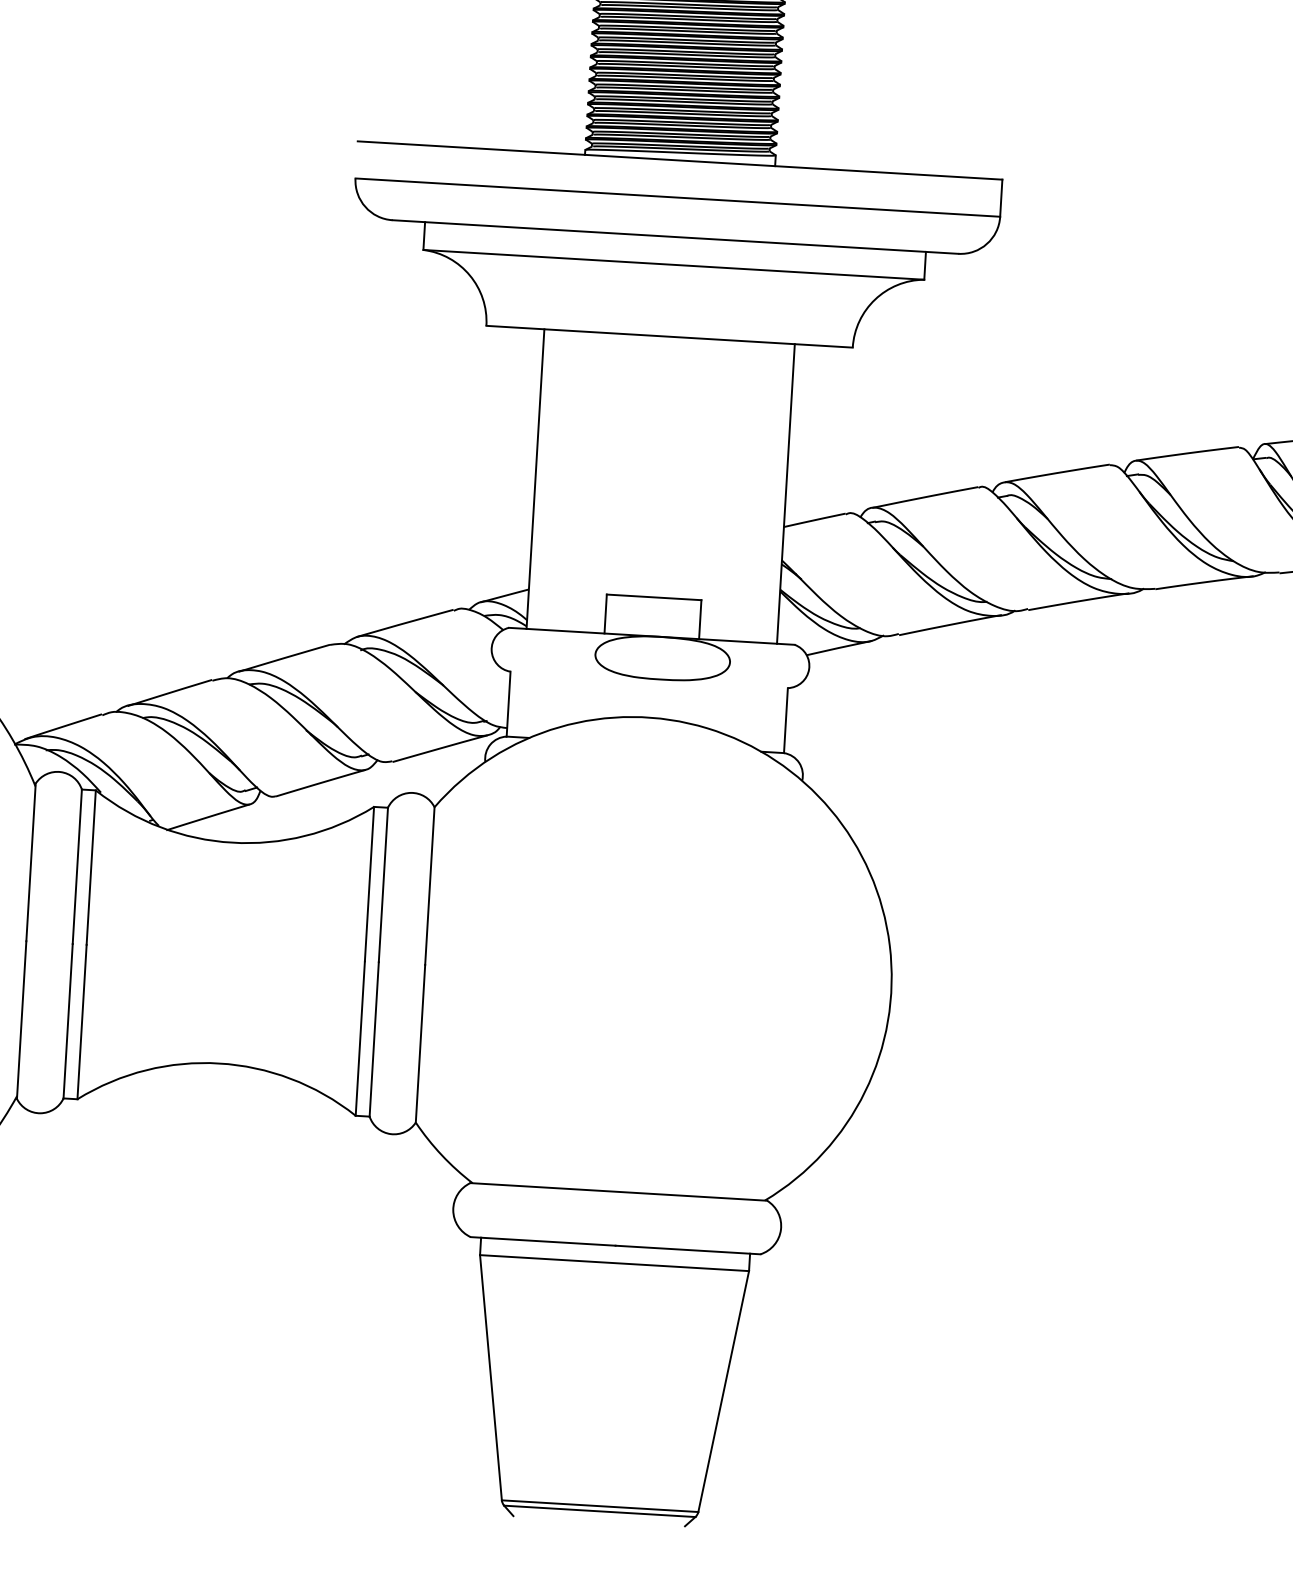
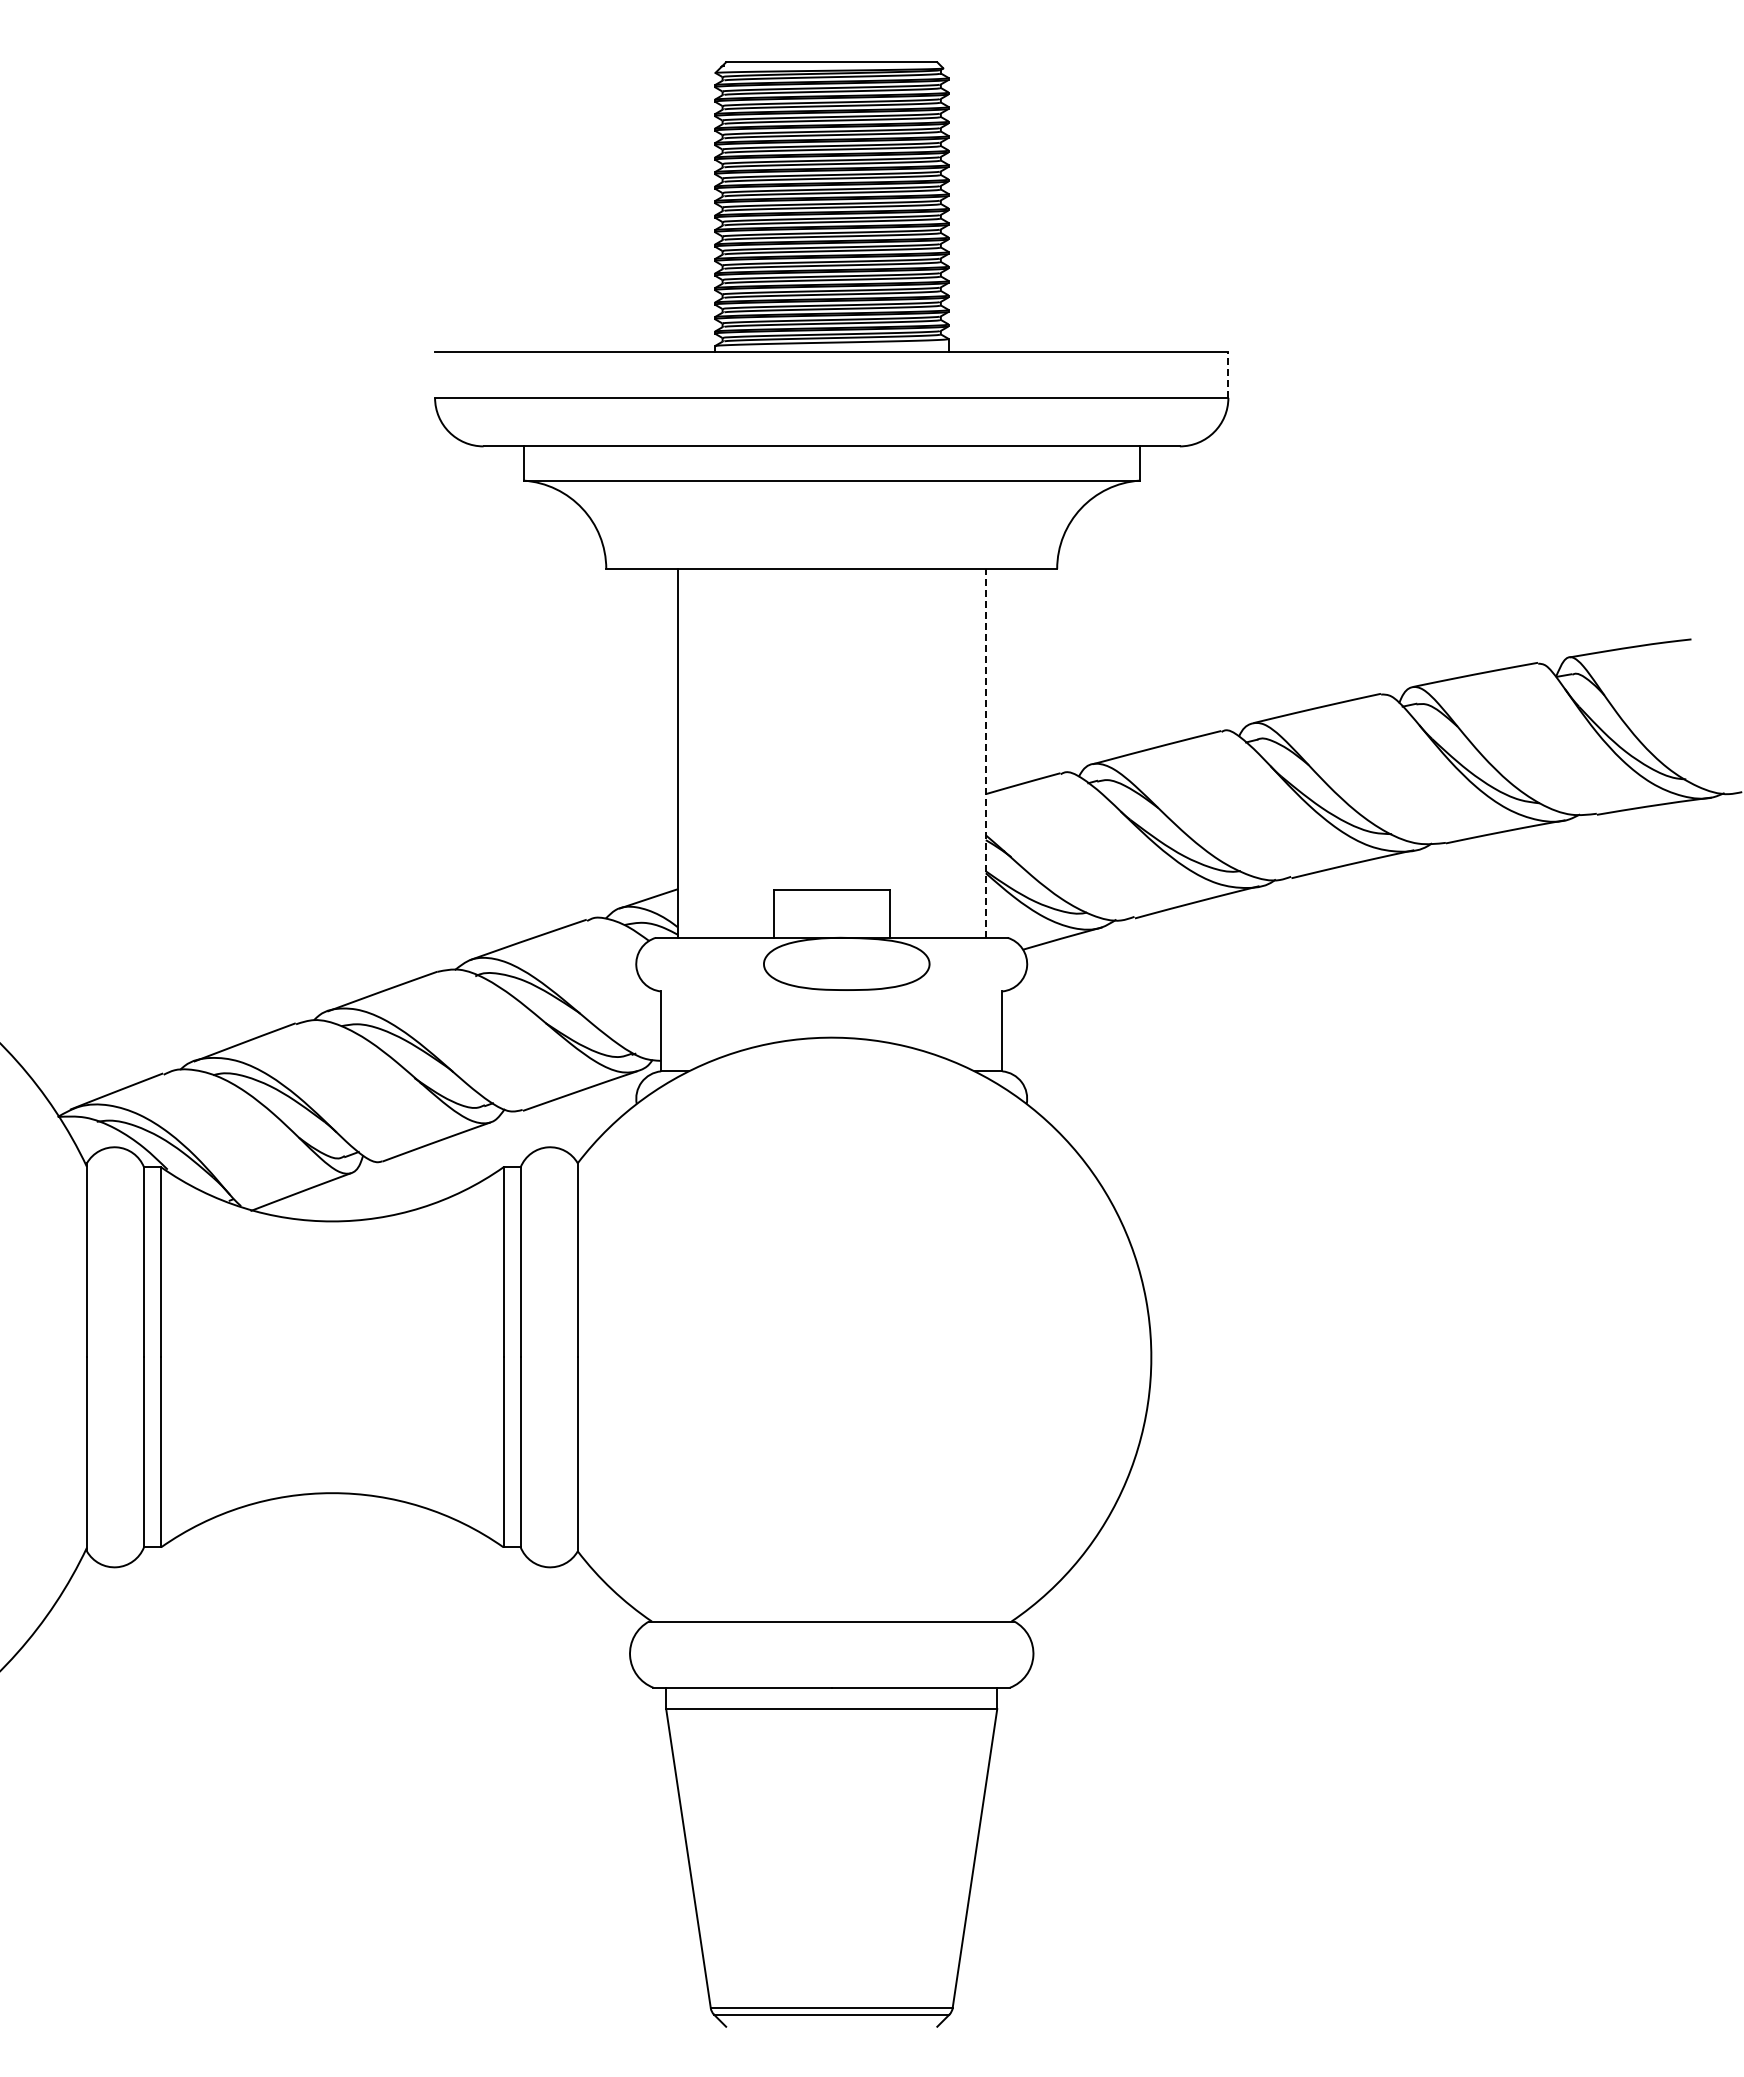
line: (1001, 198) -> (1228, 375), solid -> dashed
line: (785, 493) -> (985, 752), solid -> dashed

